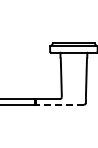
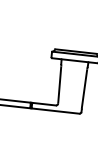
line: (60, 104) -> (56, 110), dashed -> solid

